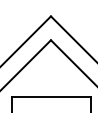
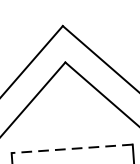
line: (51, 96) -> (72, 148), solid -> dashed

